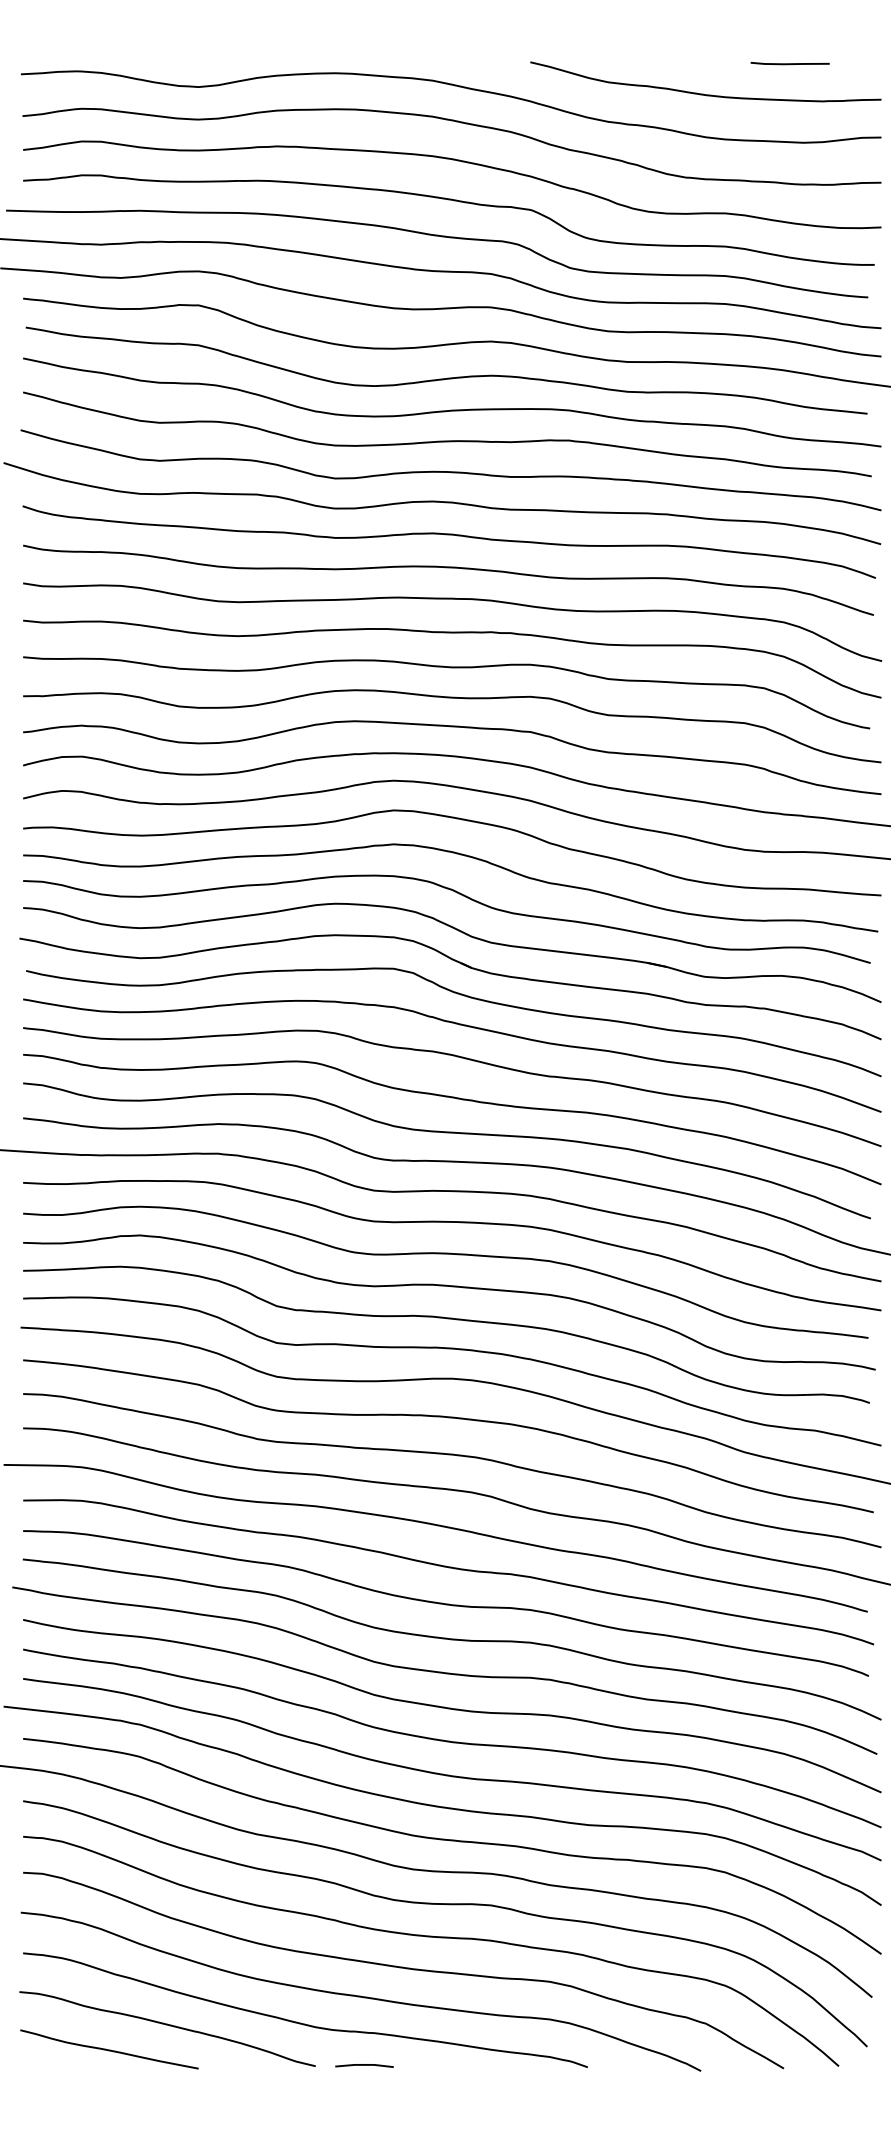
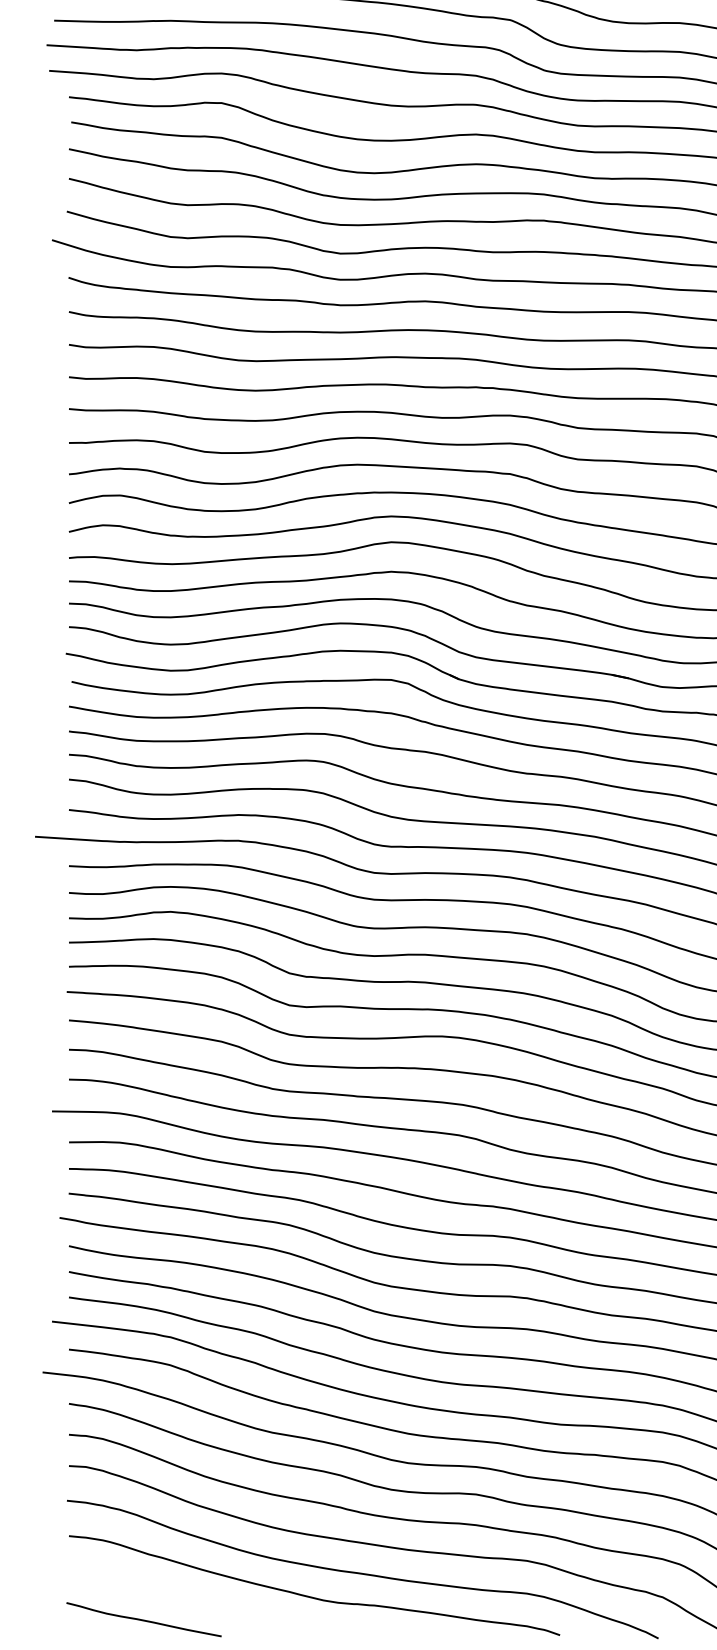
curve: (169, 2026) -> (196, 1599), removed
line: (364, 2065) -> (365, 1633), removed

